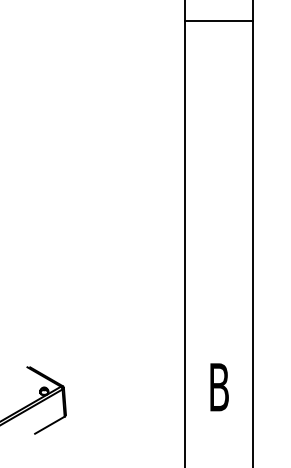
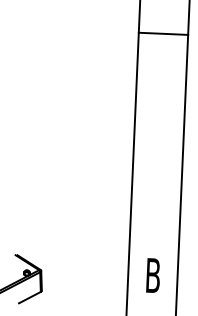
line: (218, 20) -> (163, 33), moved

